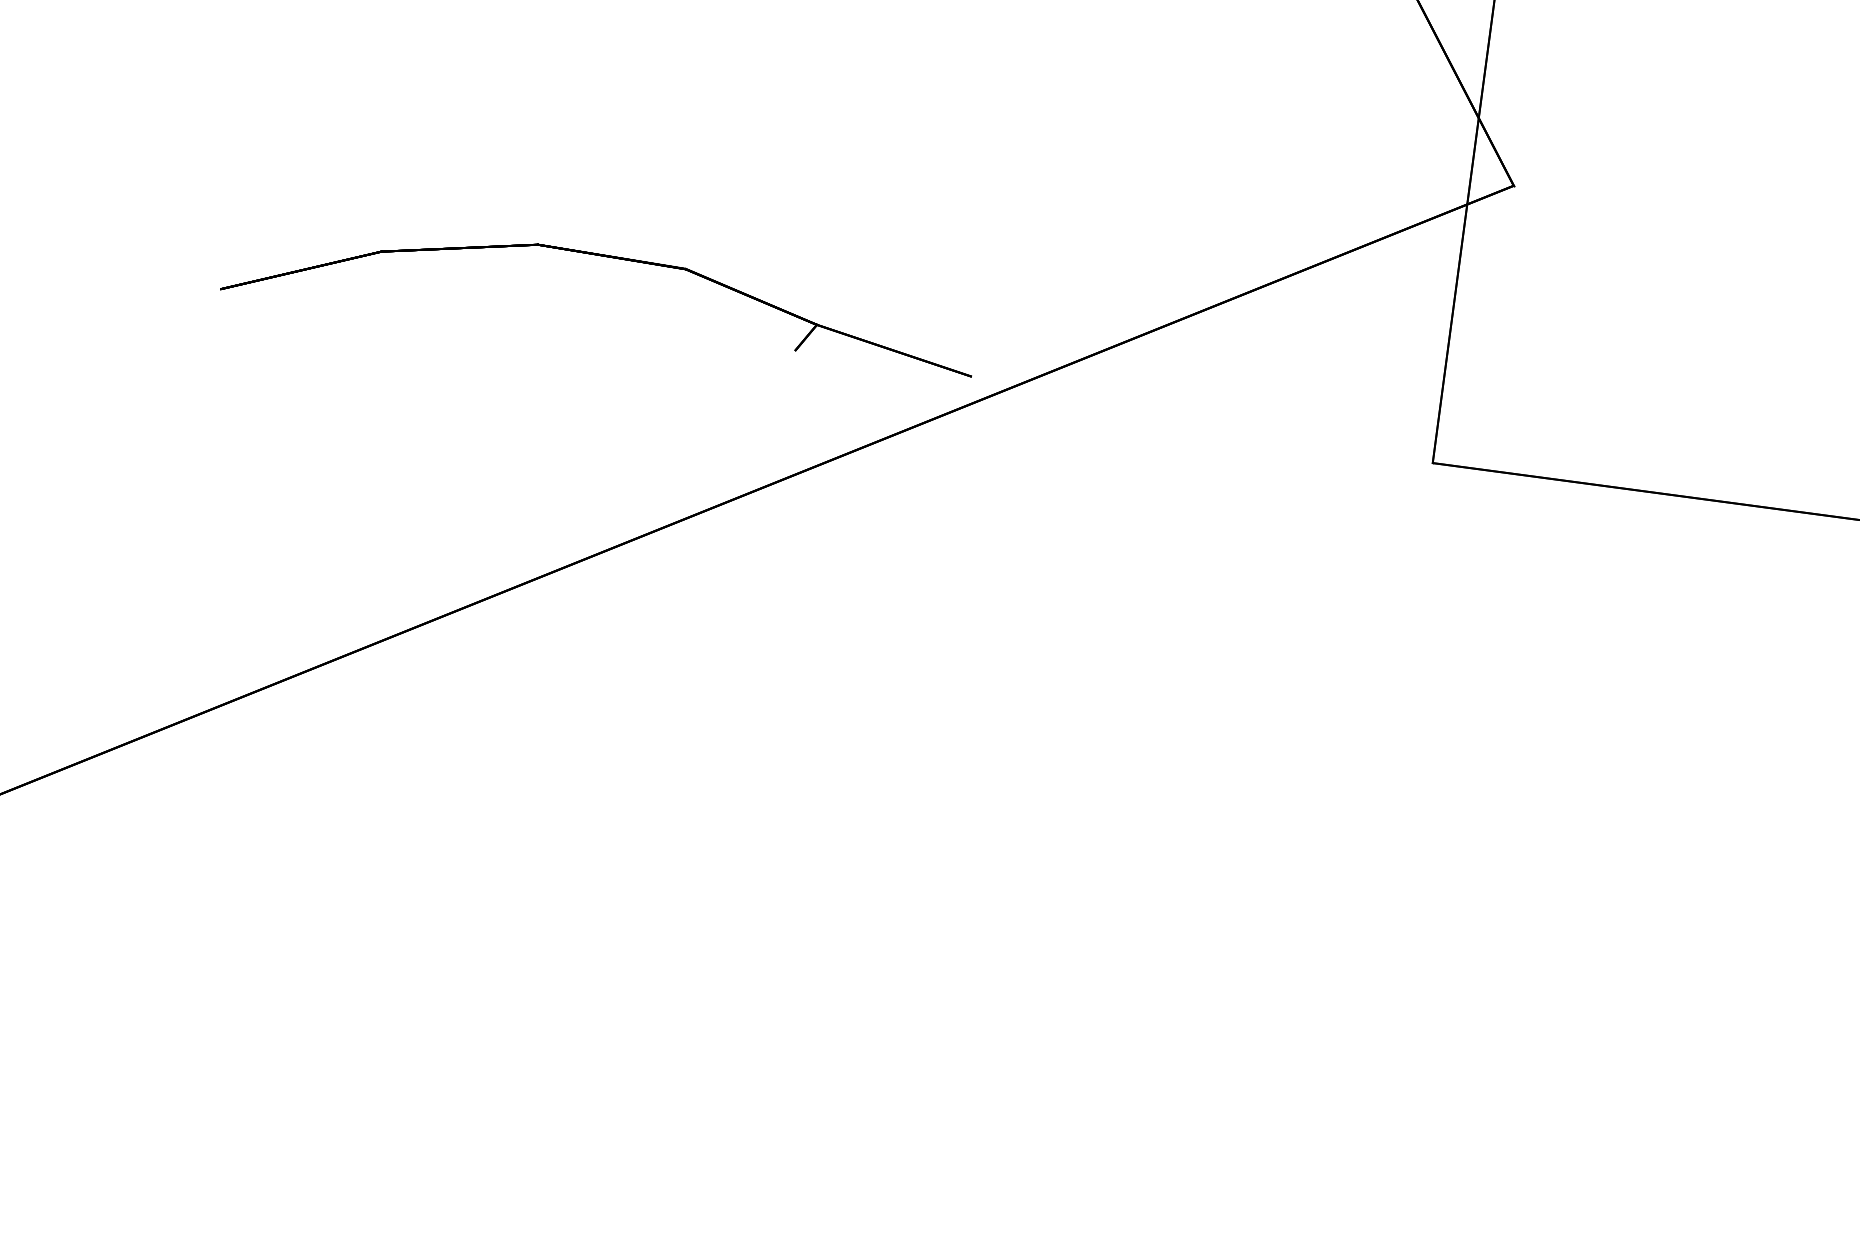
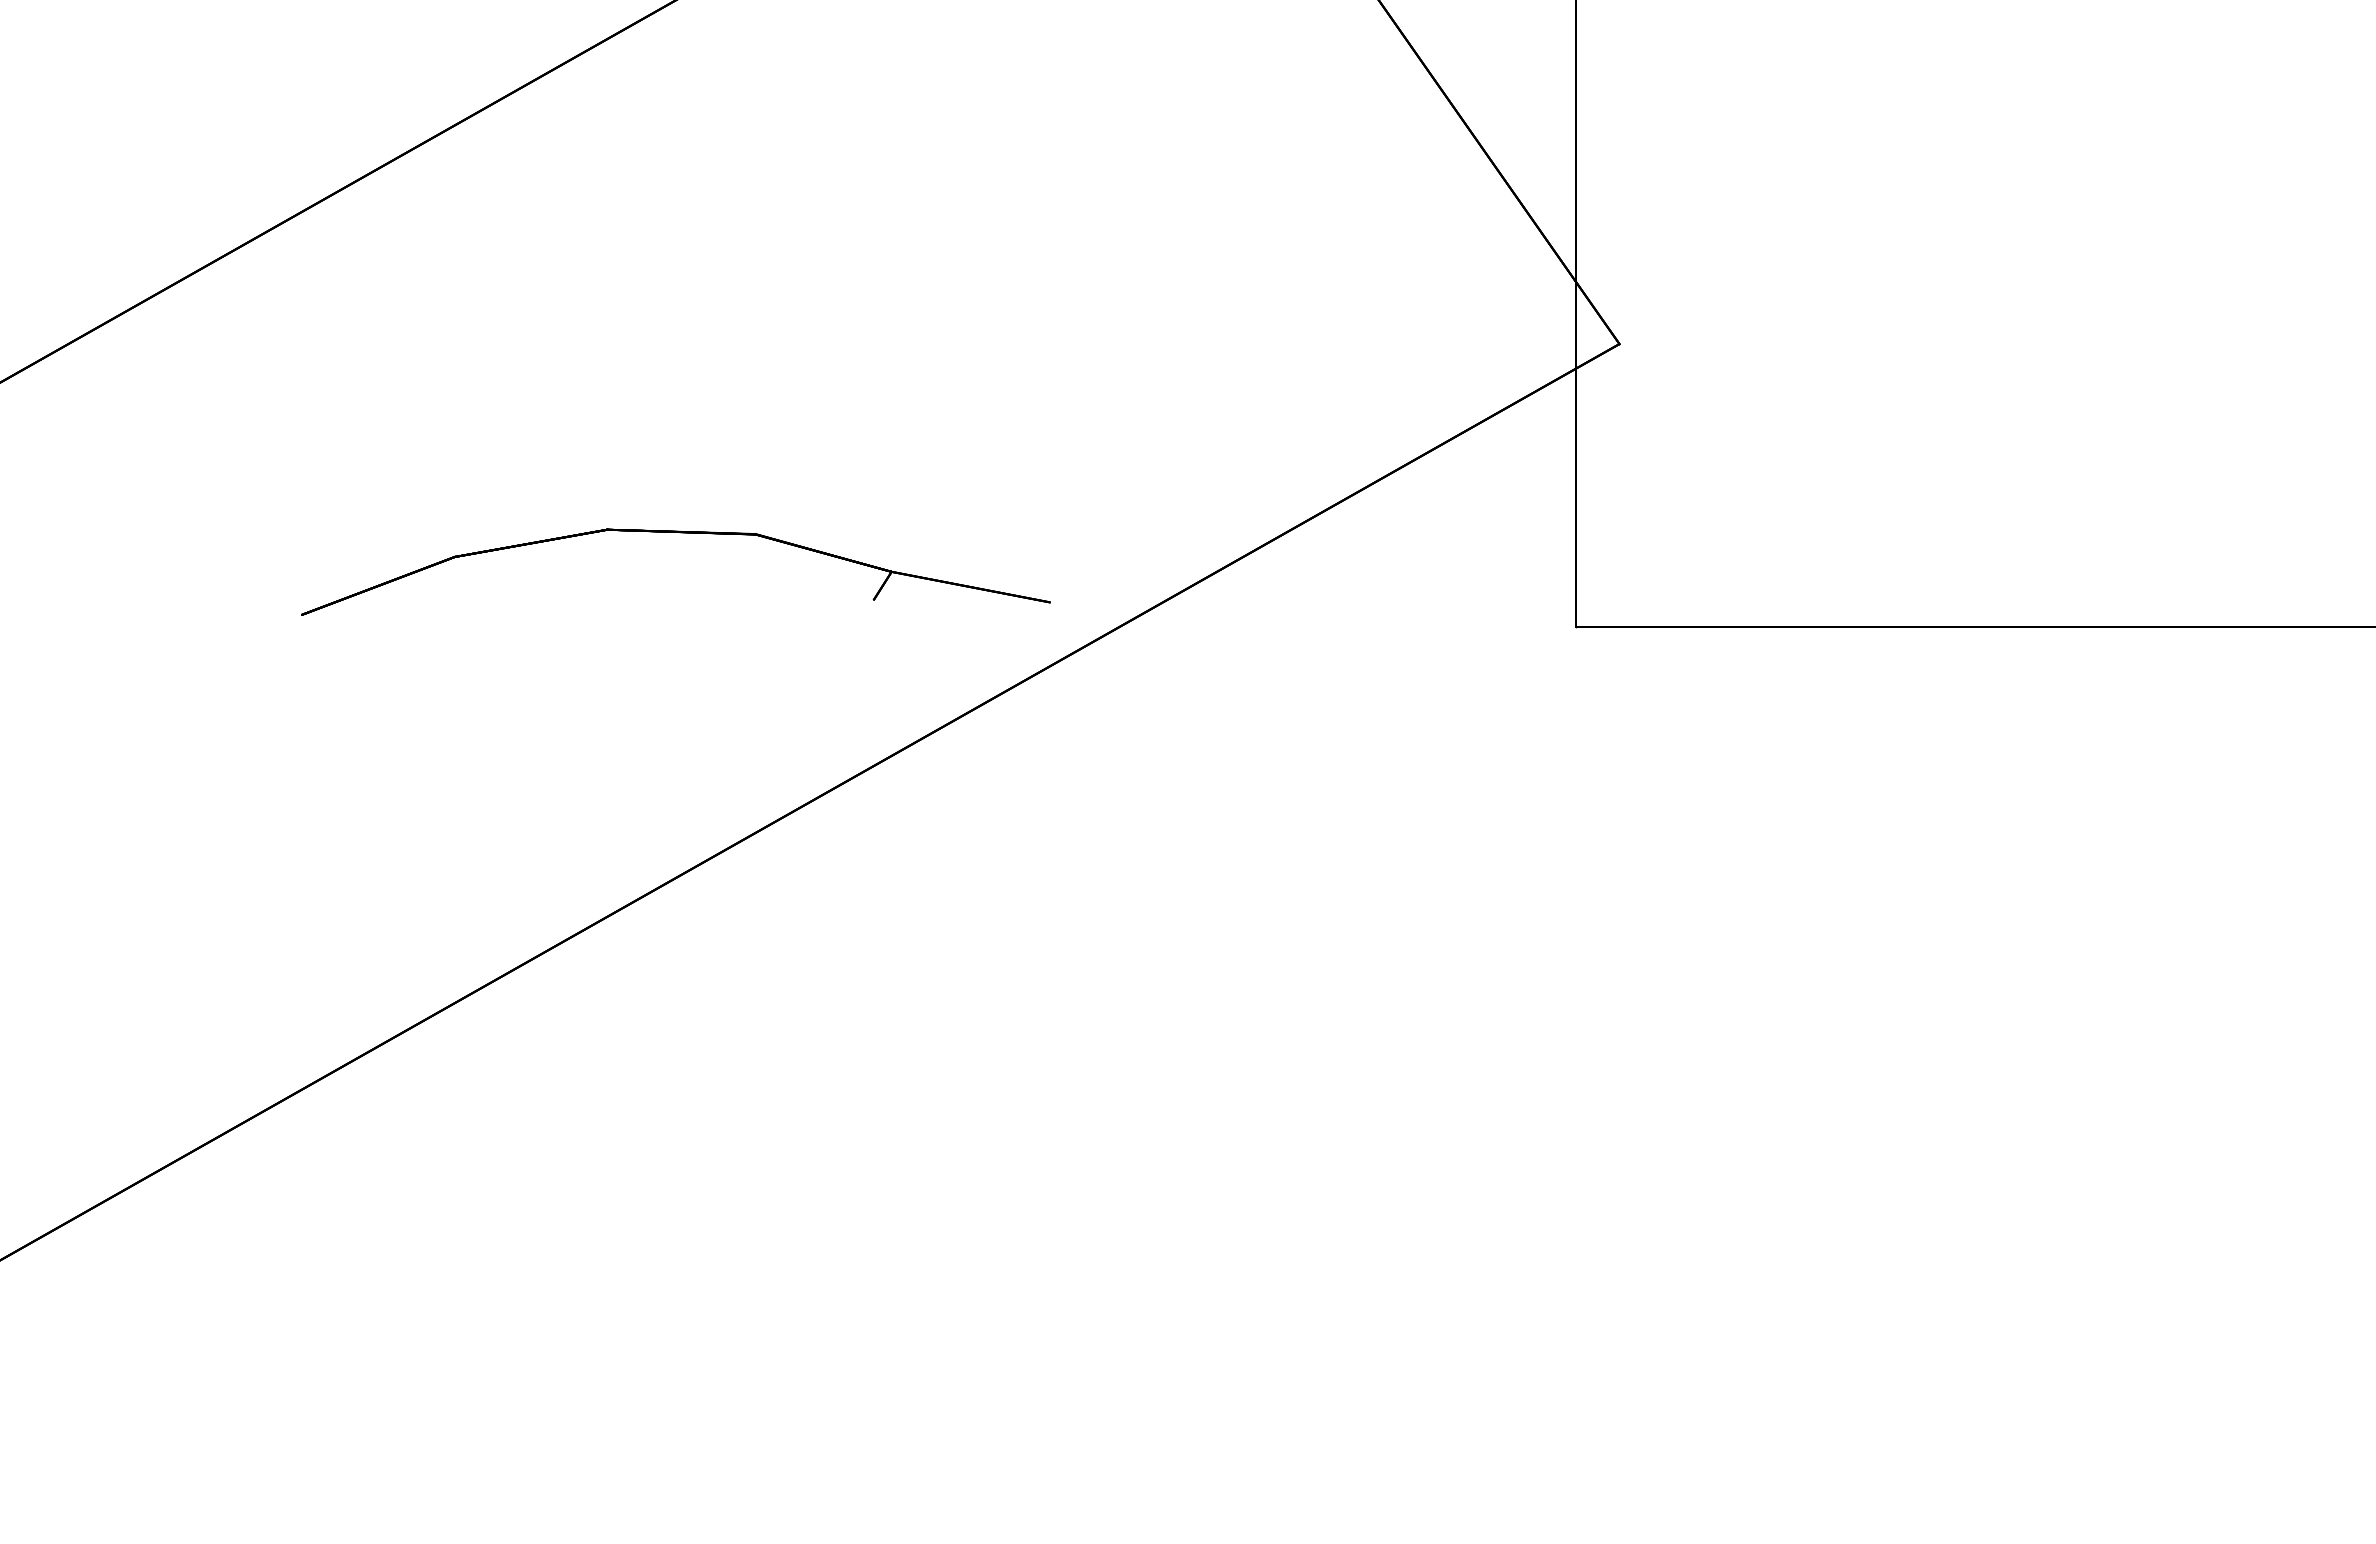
part: (610, 258) -> (680, 533), moved

